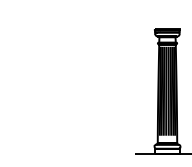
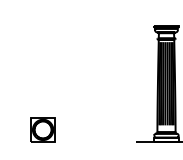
part: (35, 140) -> (42, 129), added

